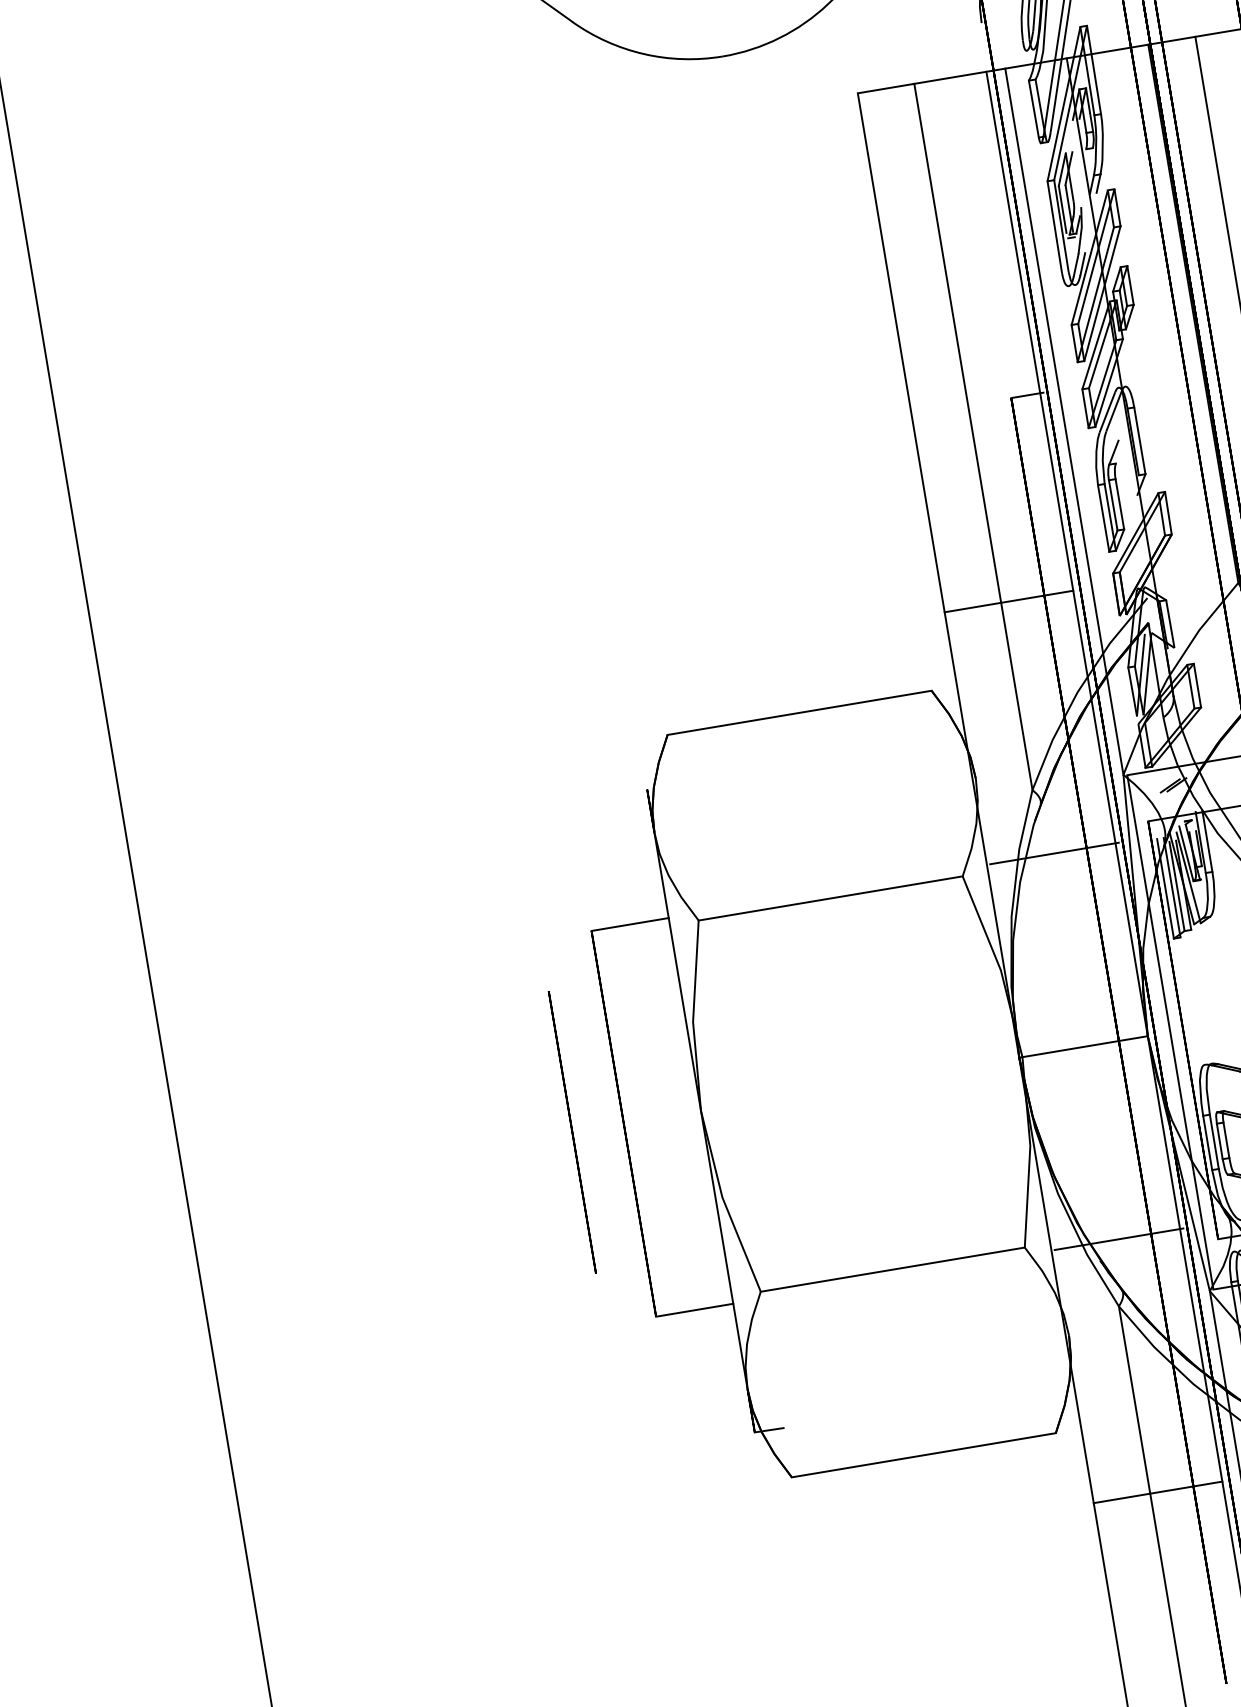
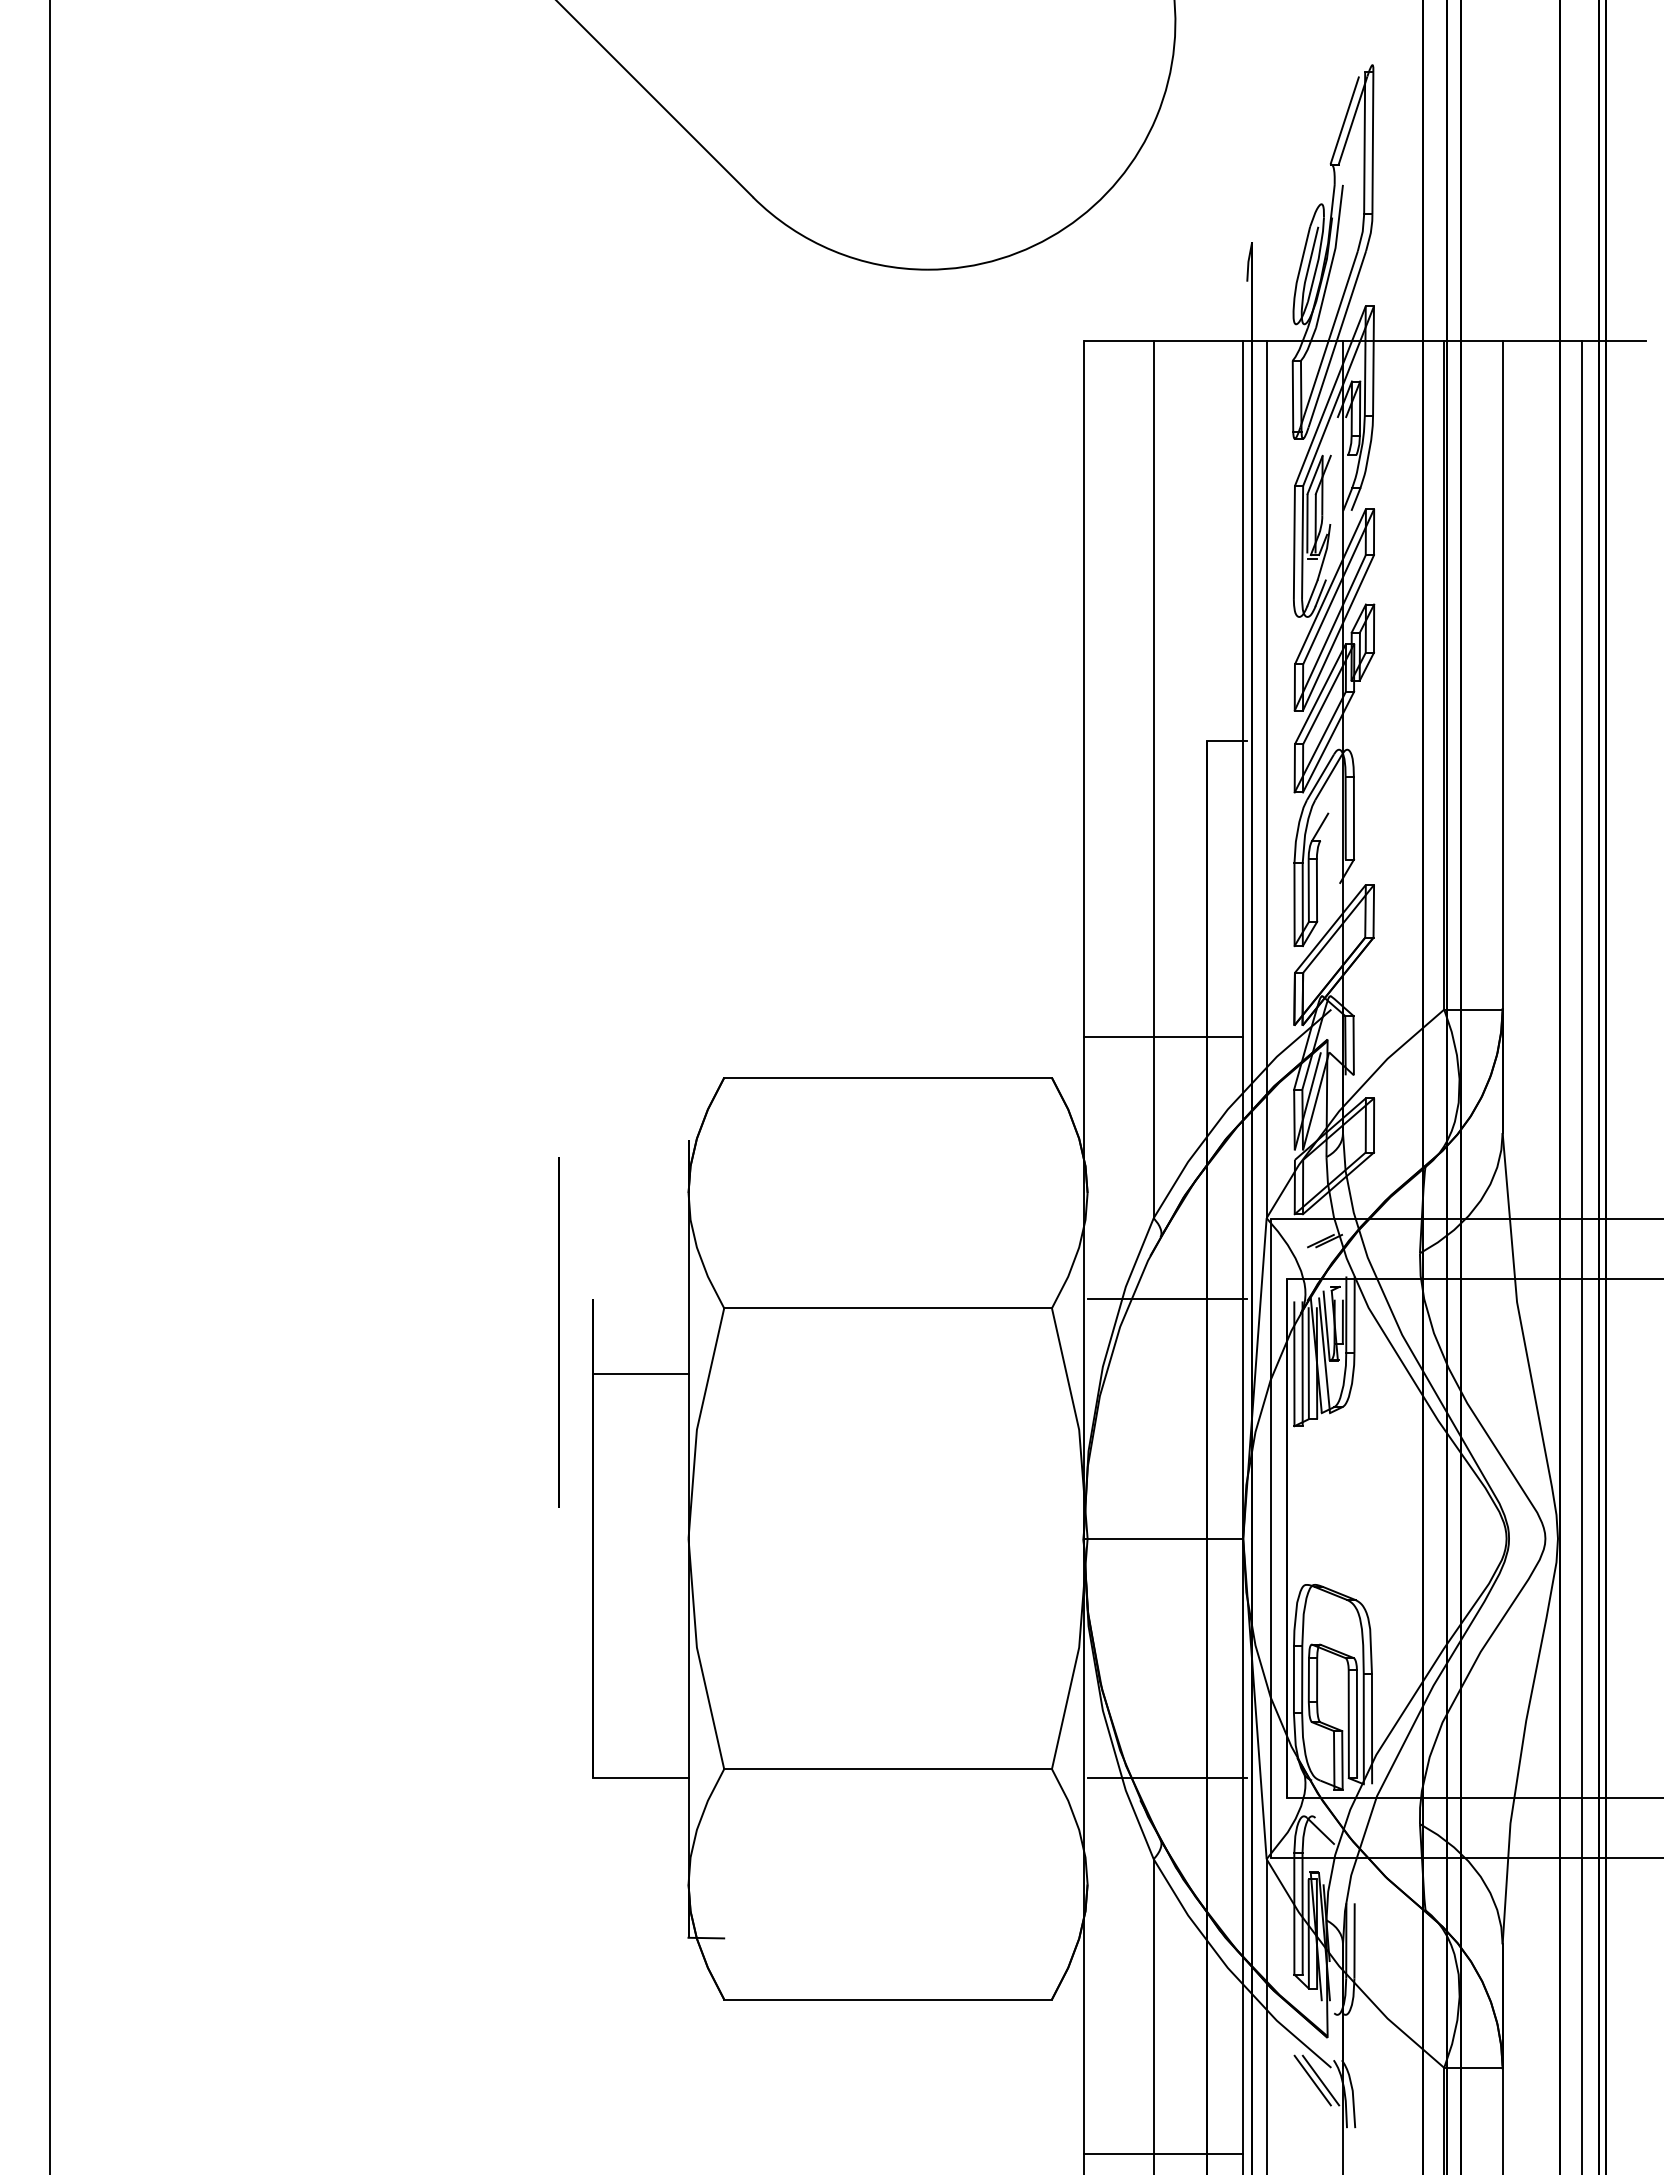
line: (1009, 601) -> (1163, 1036), moved
line: (630, 924) -> (640, 1374), moved
line: (572, 1132) -> (558, 1332), moved
line: (1158, 1492) -> (1163, 2153), moved

